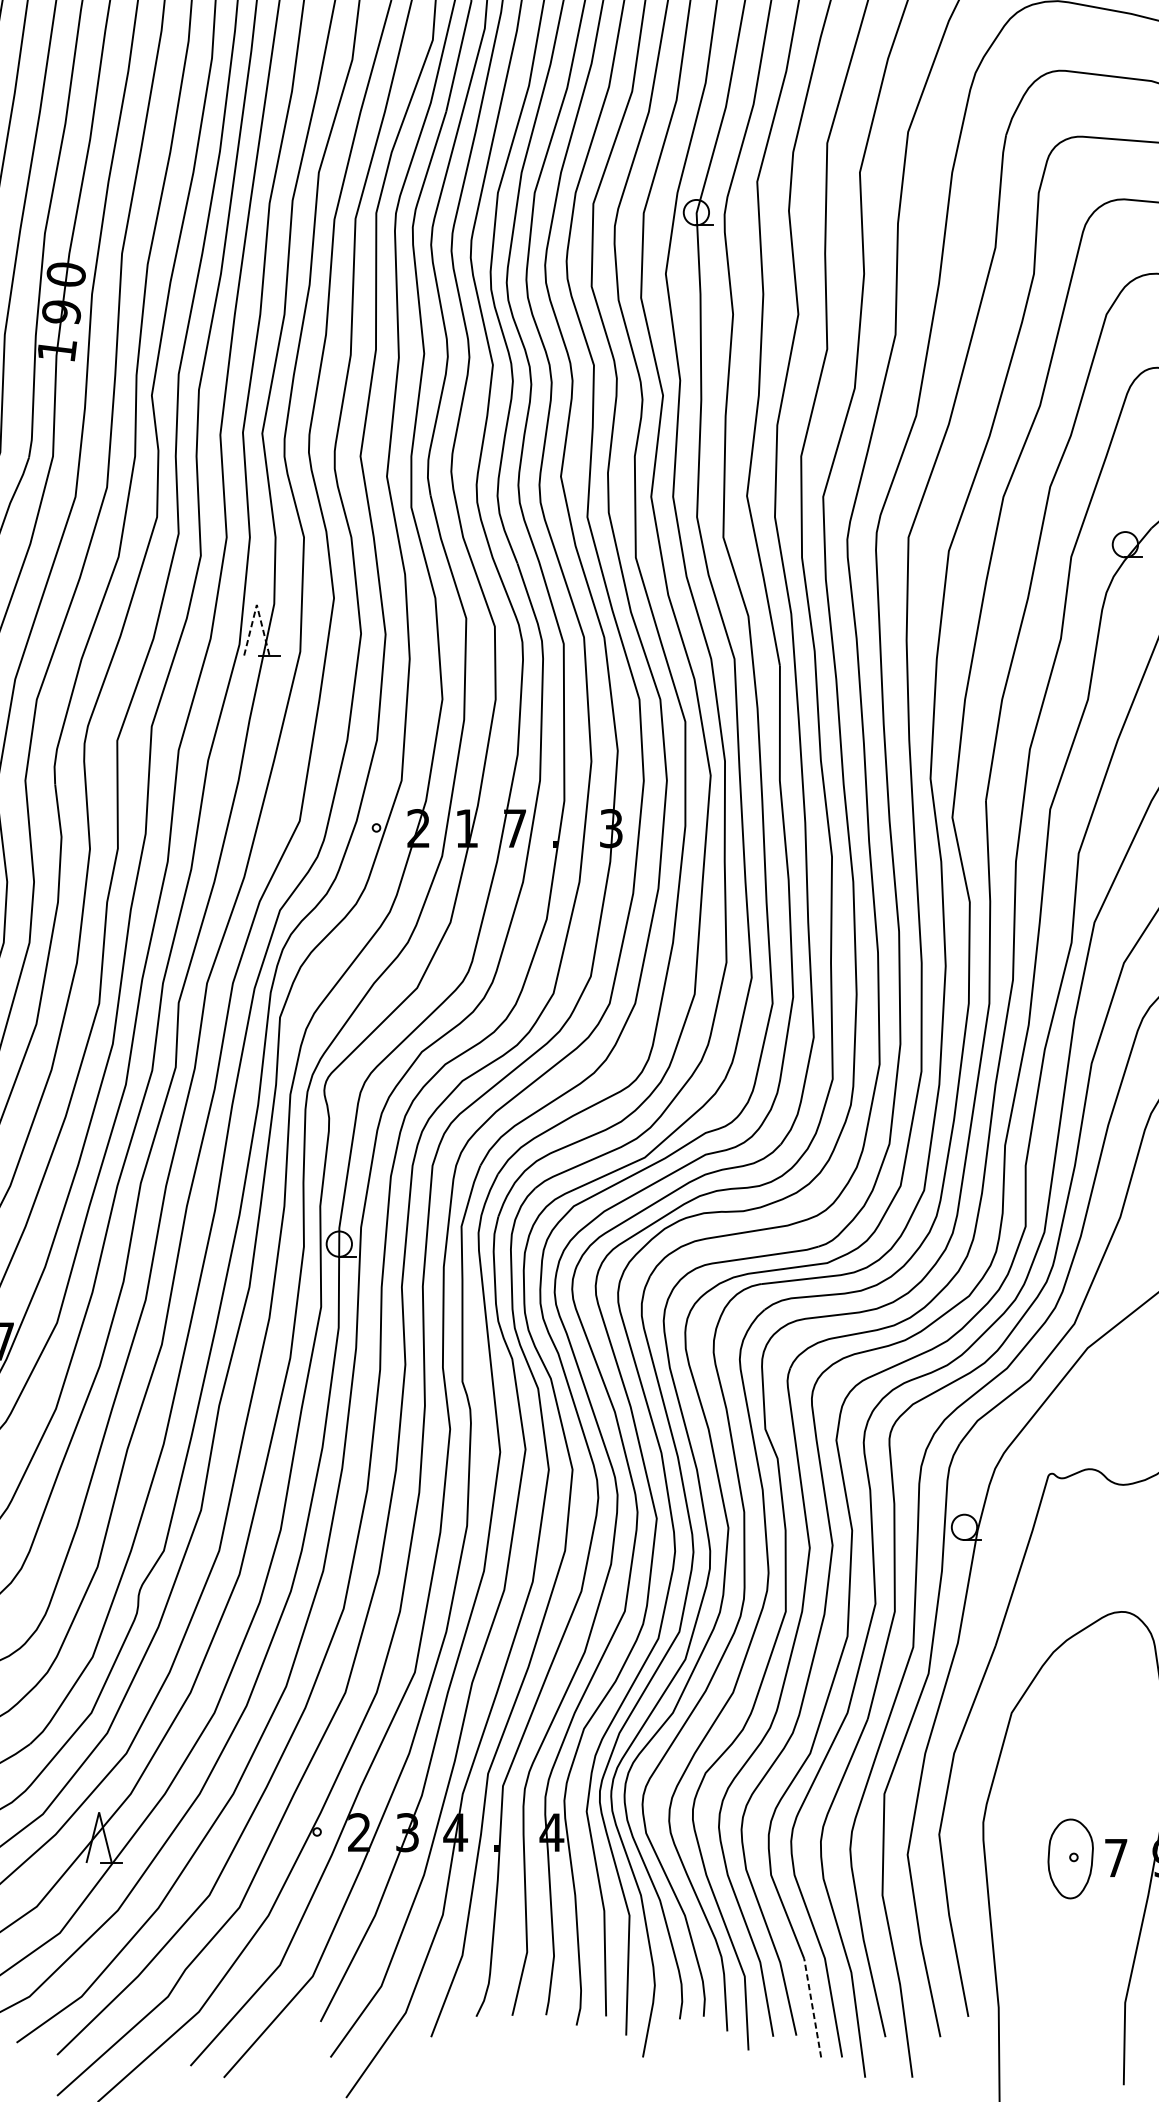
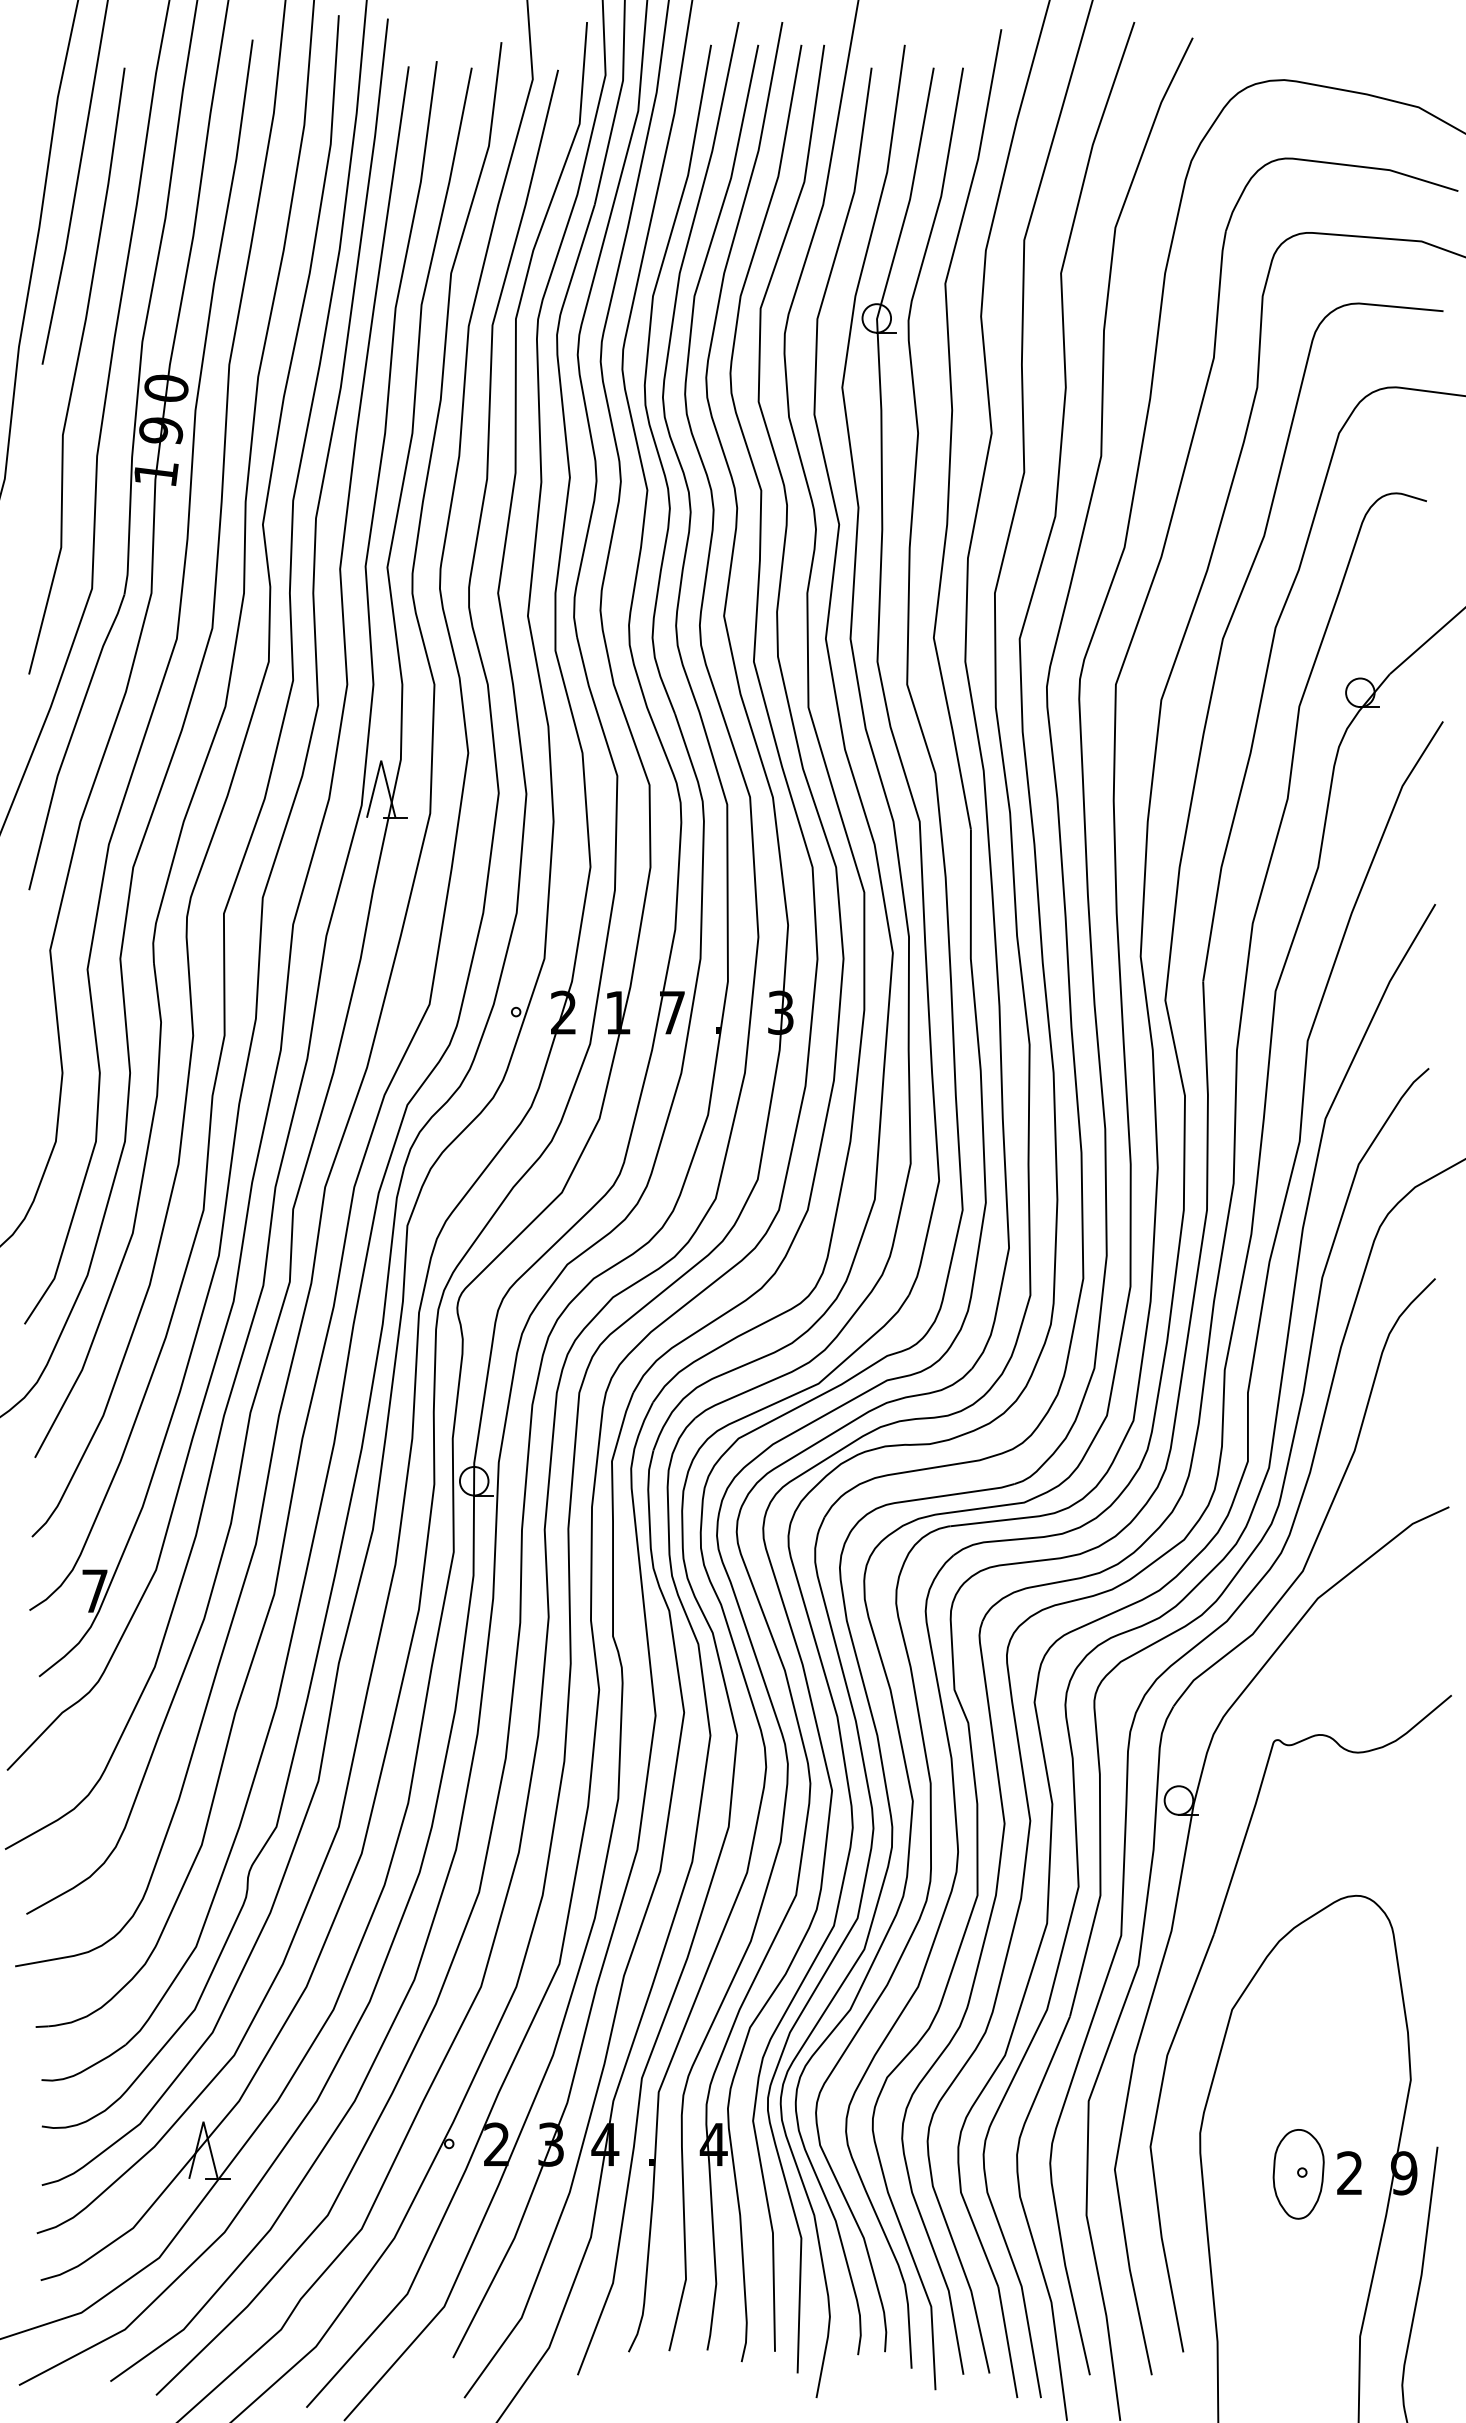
line: (257, 604) -> (381, 760), dashed -> solid
text: (1115, 1857) -> (1349, 2172), 7 -> 2
line: (812, 2008) -> (1007, 2342), dashed -> solid

